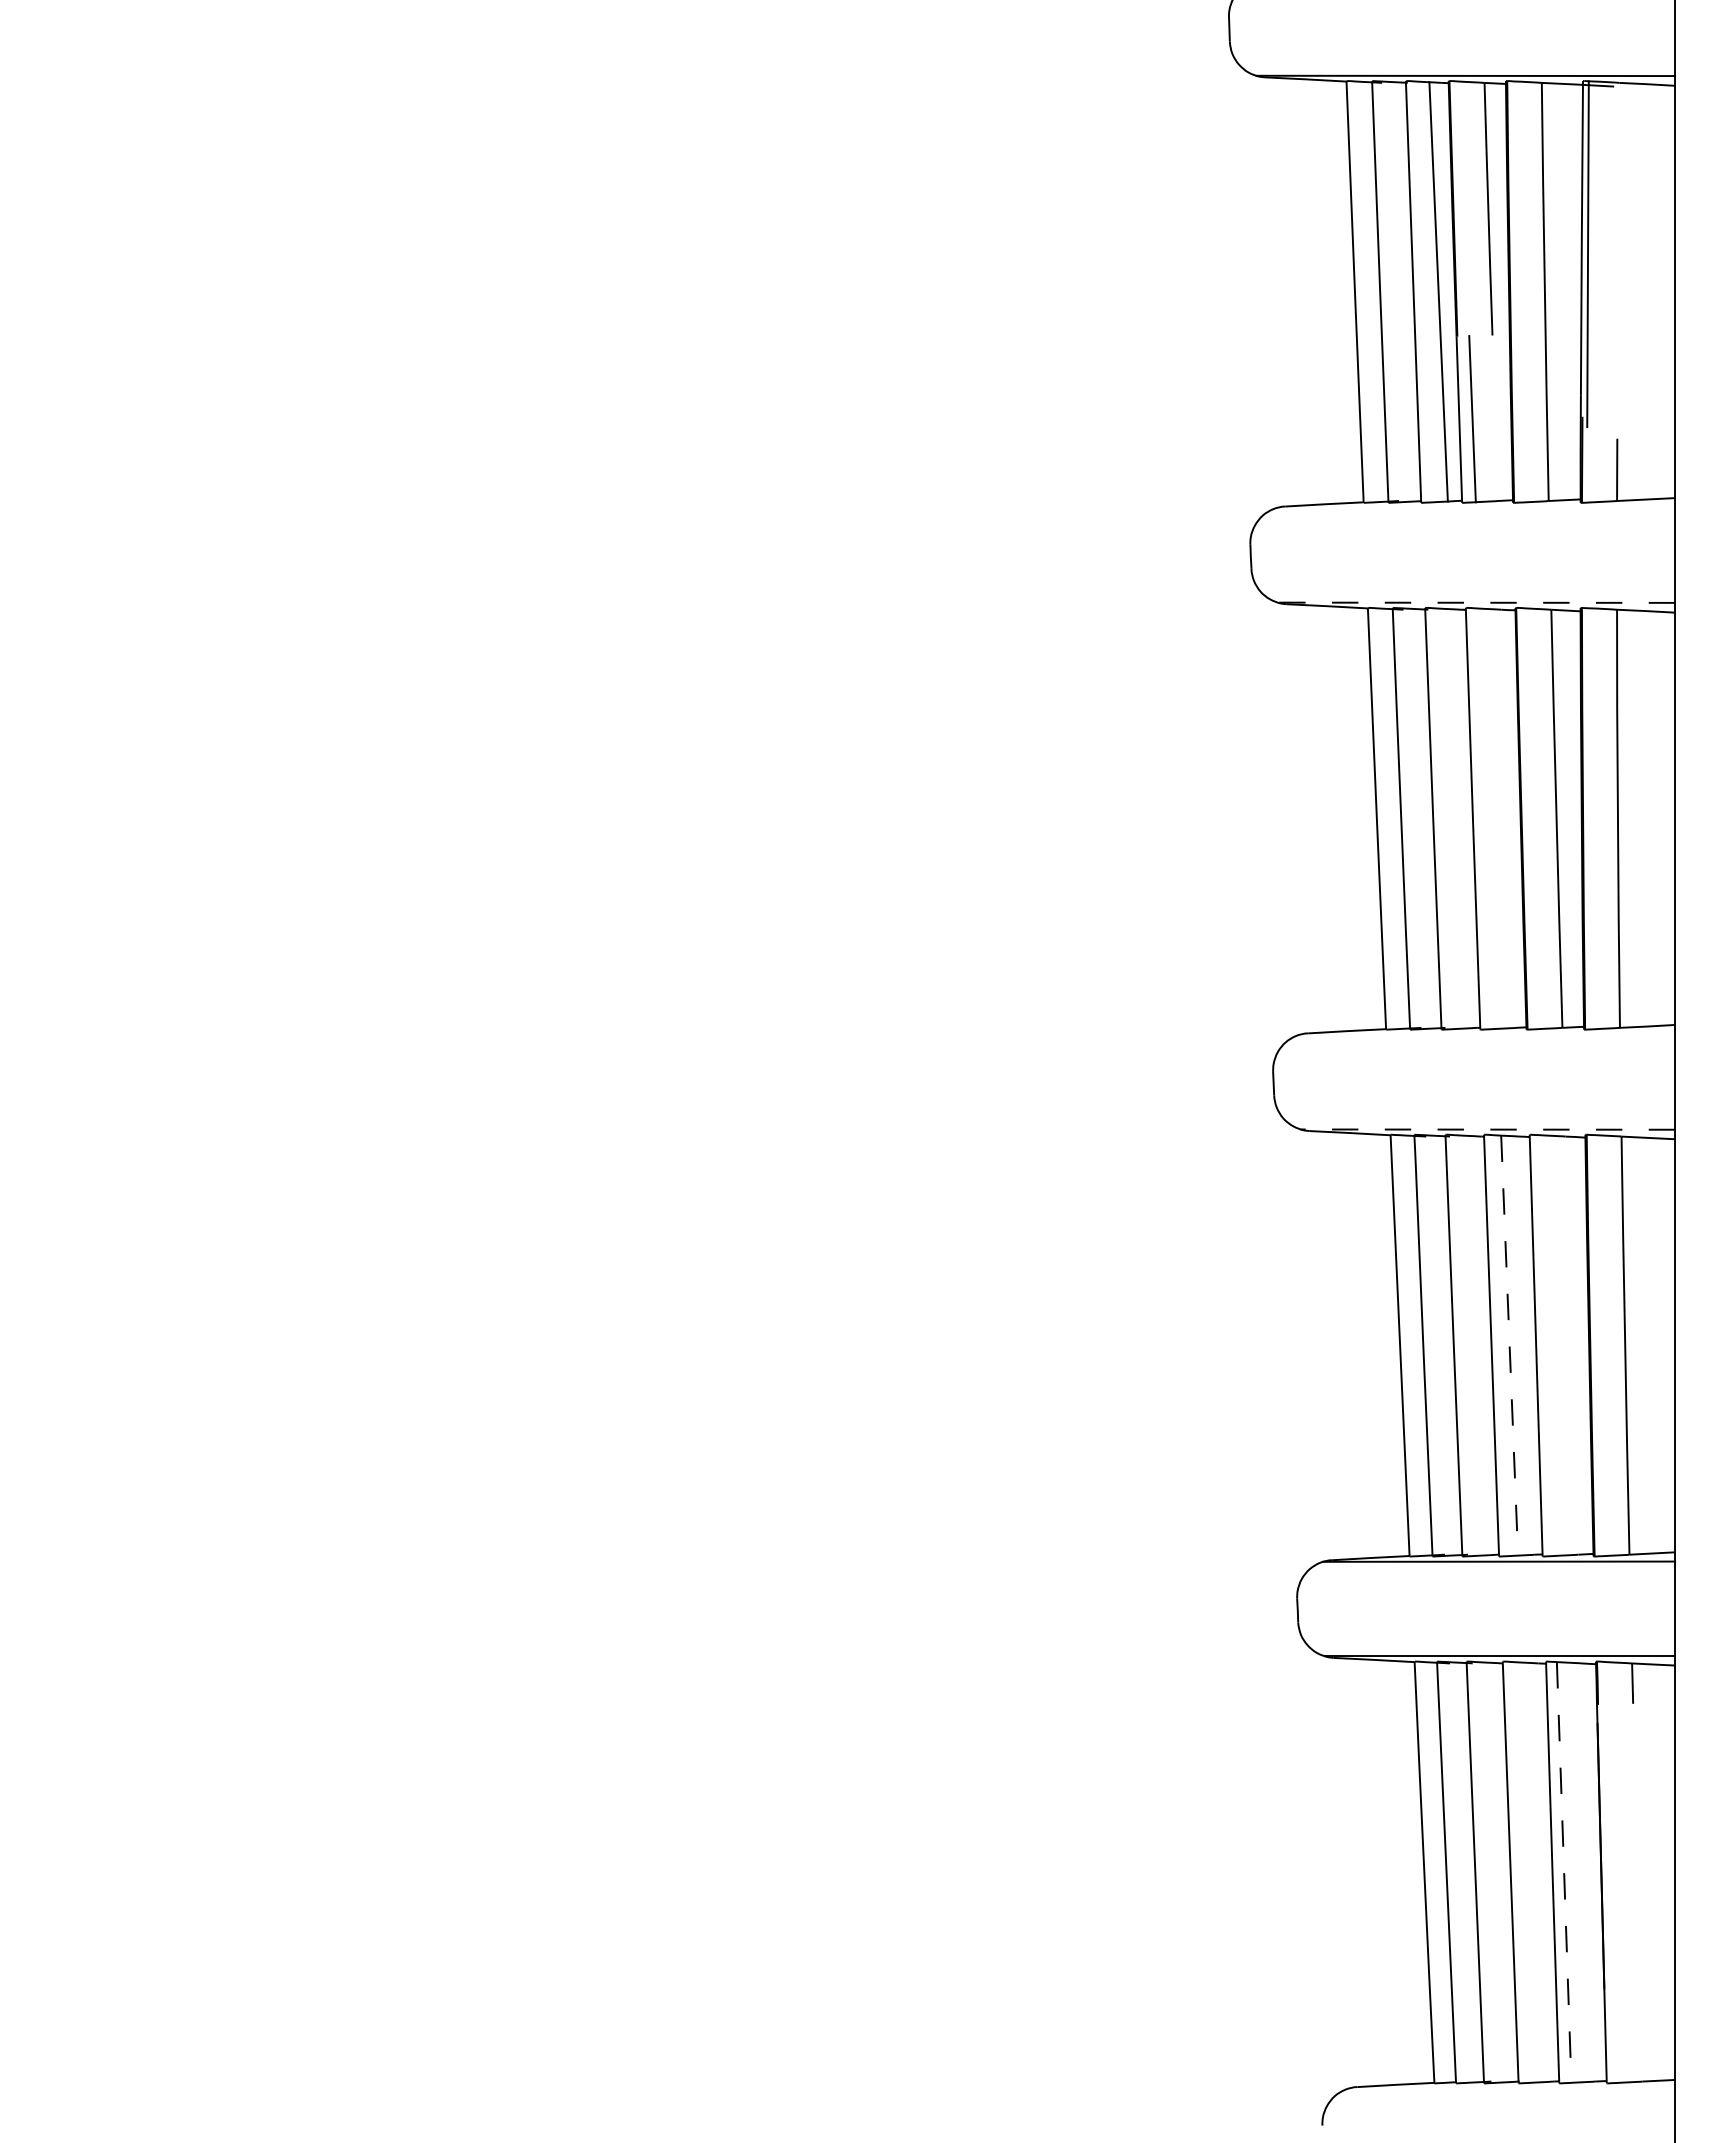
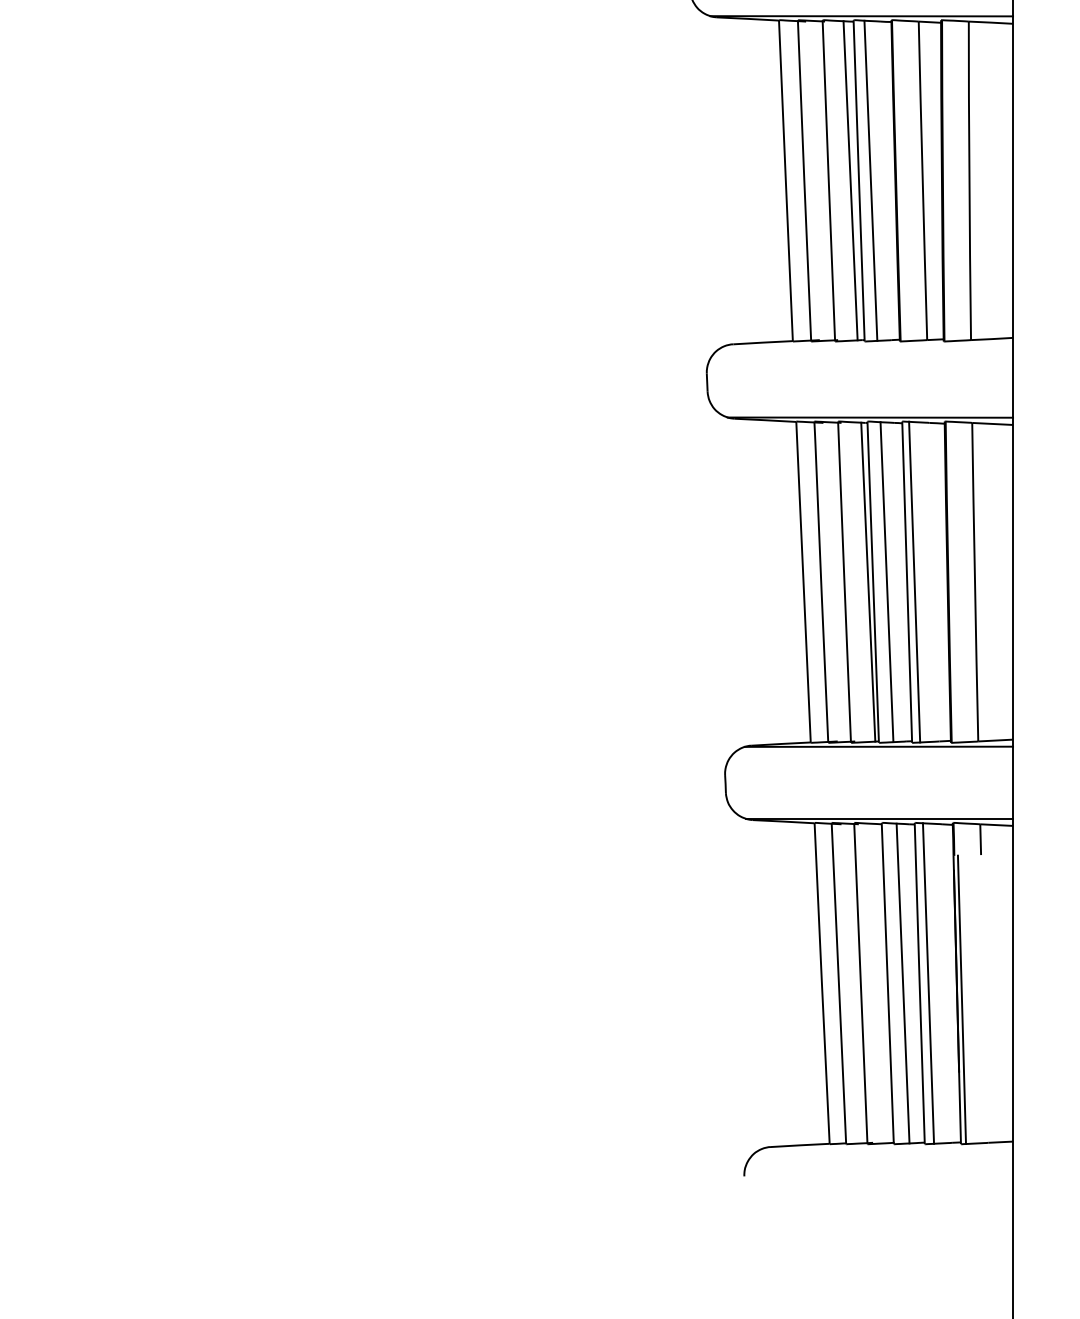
line: (1476, 602) -> (861, 16), dashed -> solid
line: (1461, 818) -> (850, 180), added
line: (1488, 818) -> (870, 180), added
line: (1487, 1129) -> (870, 417), dashed -> solid
line: (1484, 1345) -> (867, 582), added
line: (1545, 1345) -> (914, 582), added
line: (1509, 1346) -> (886, 582), dashed -> solid
line: (1530, 1872) -> (902, 983), added
line: (1564, 1873) -> (928, 984), dashed -> solid
line: (1607, 1893) -> (961, 999), added

